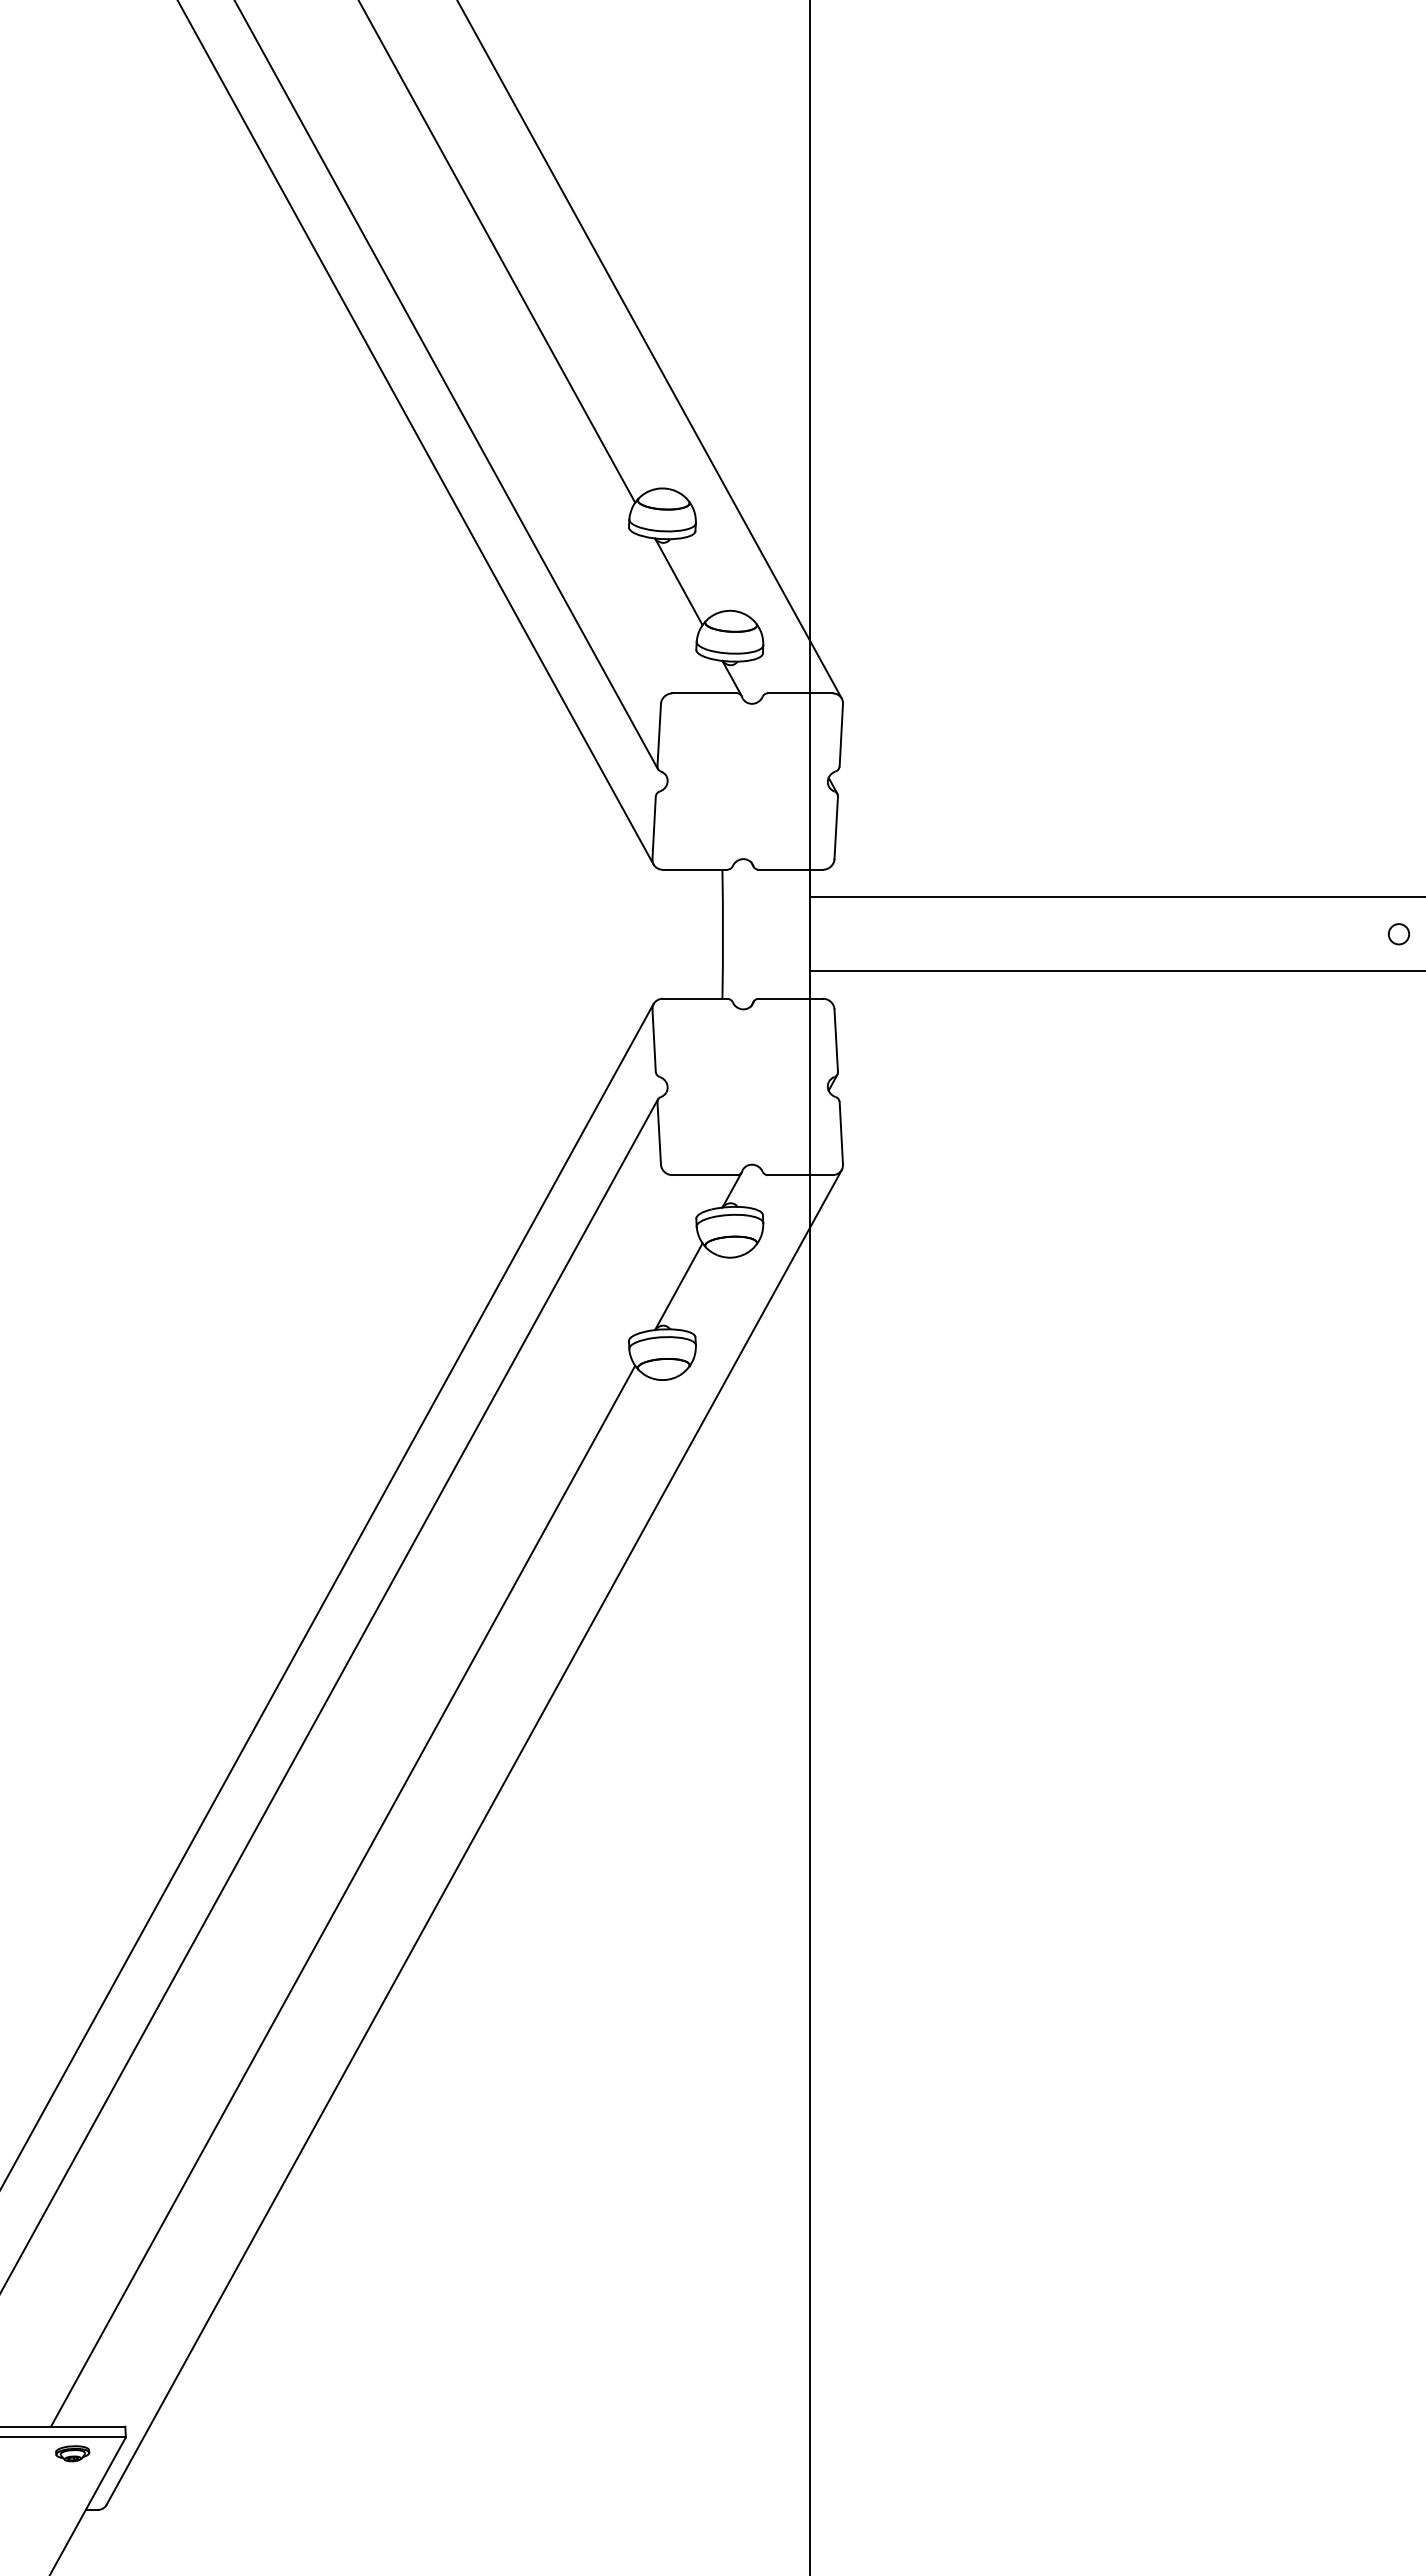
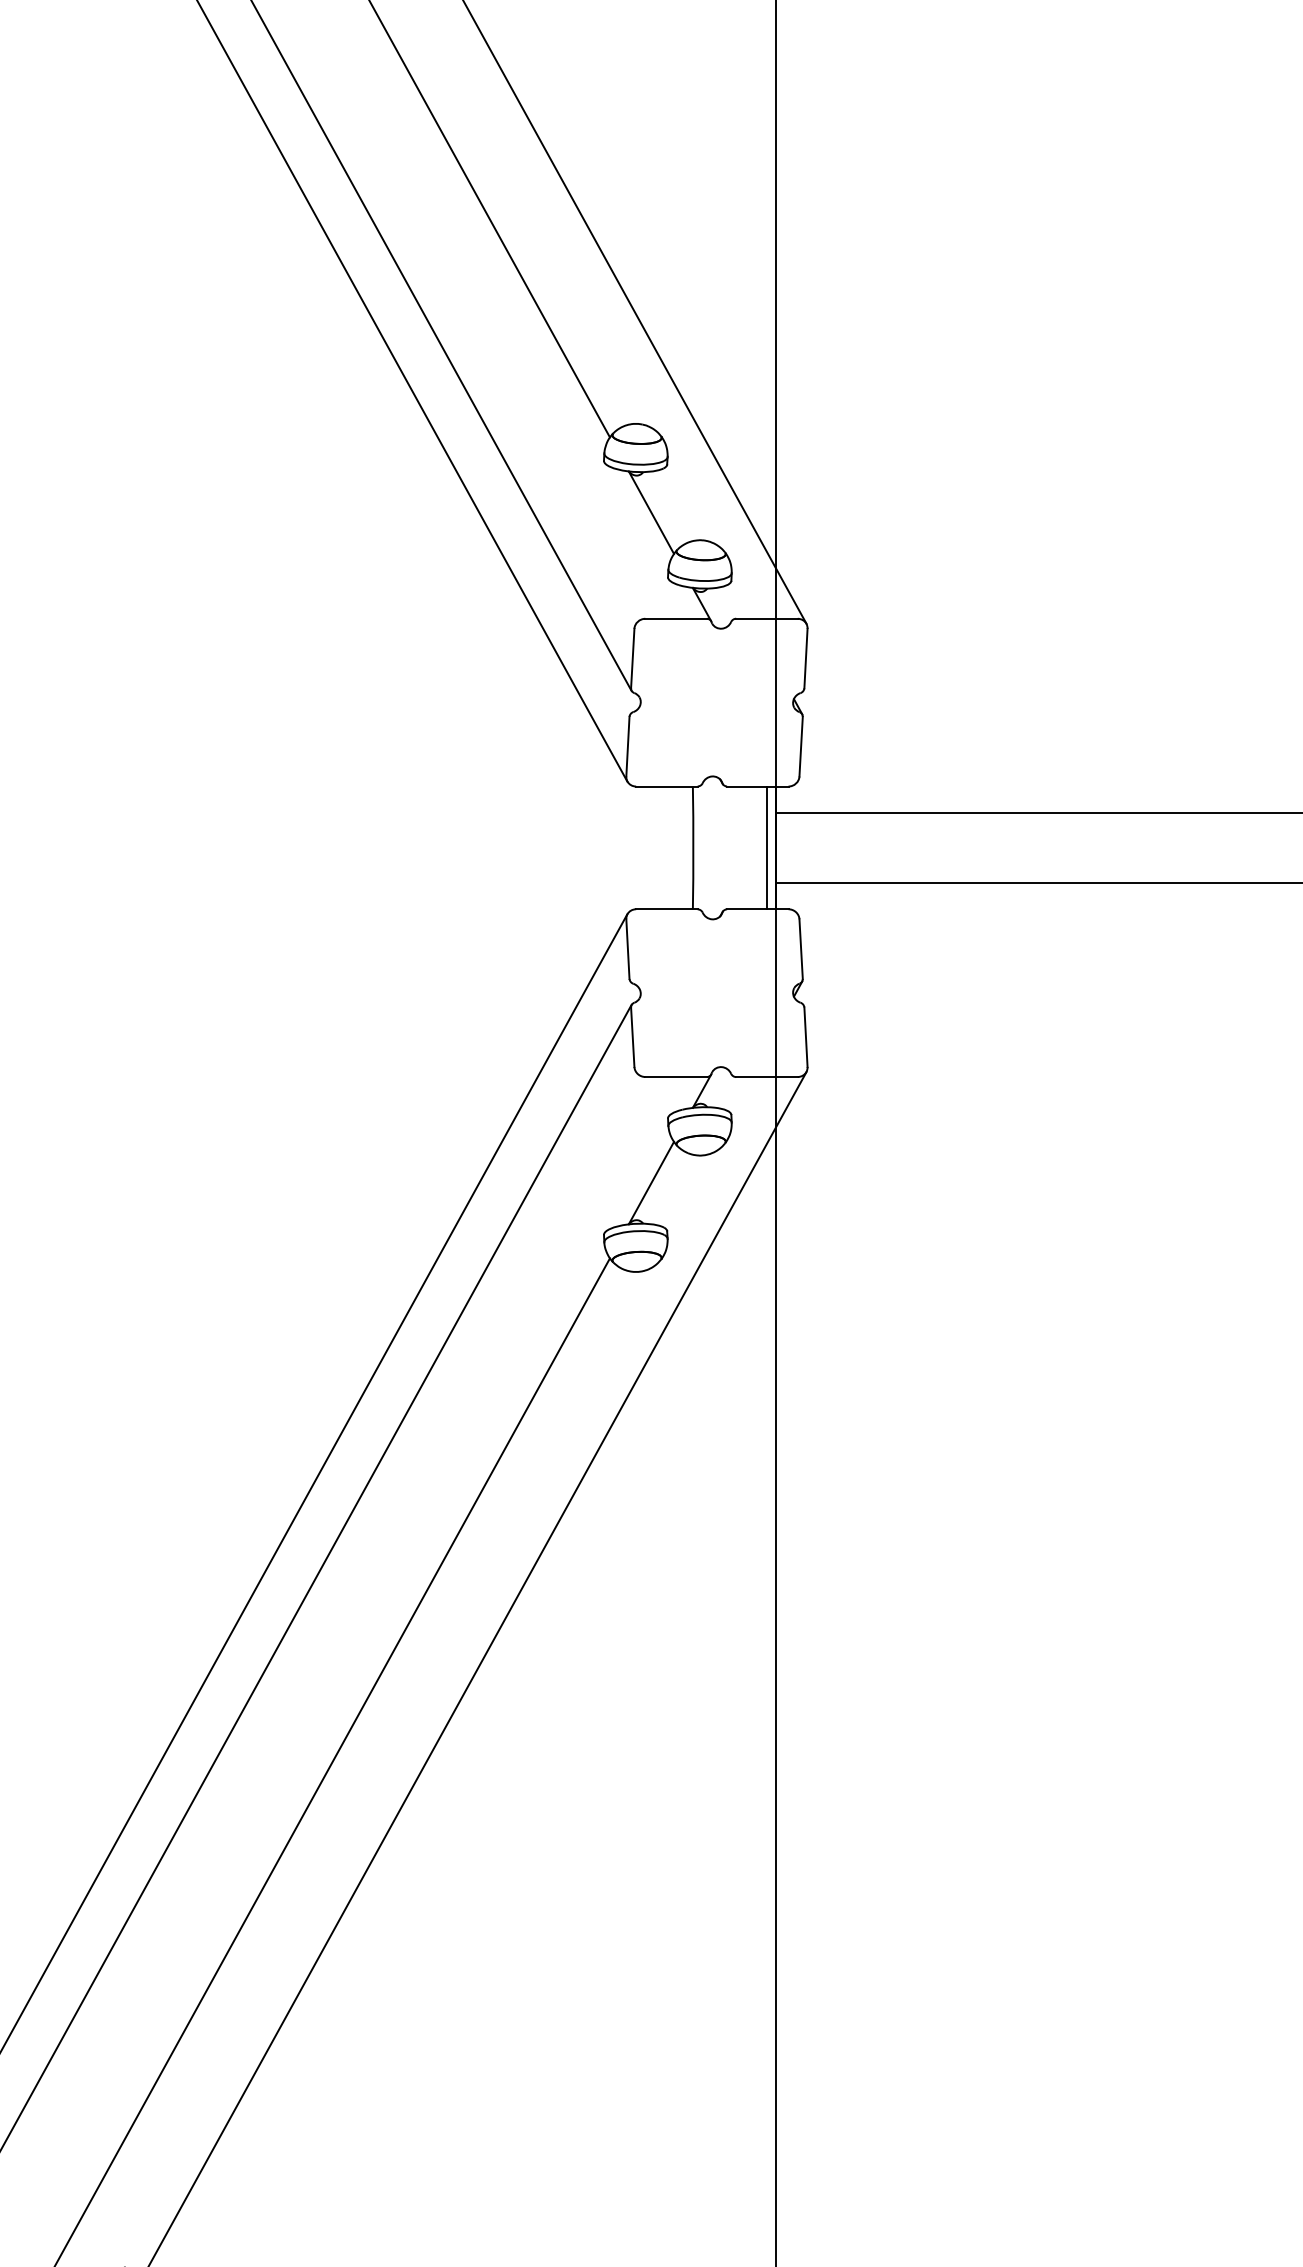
line: (800, 933) -> (767, 847), added

